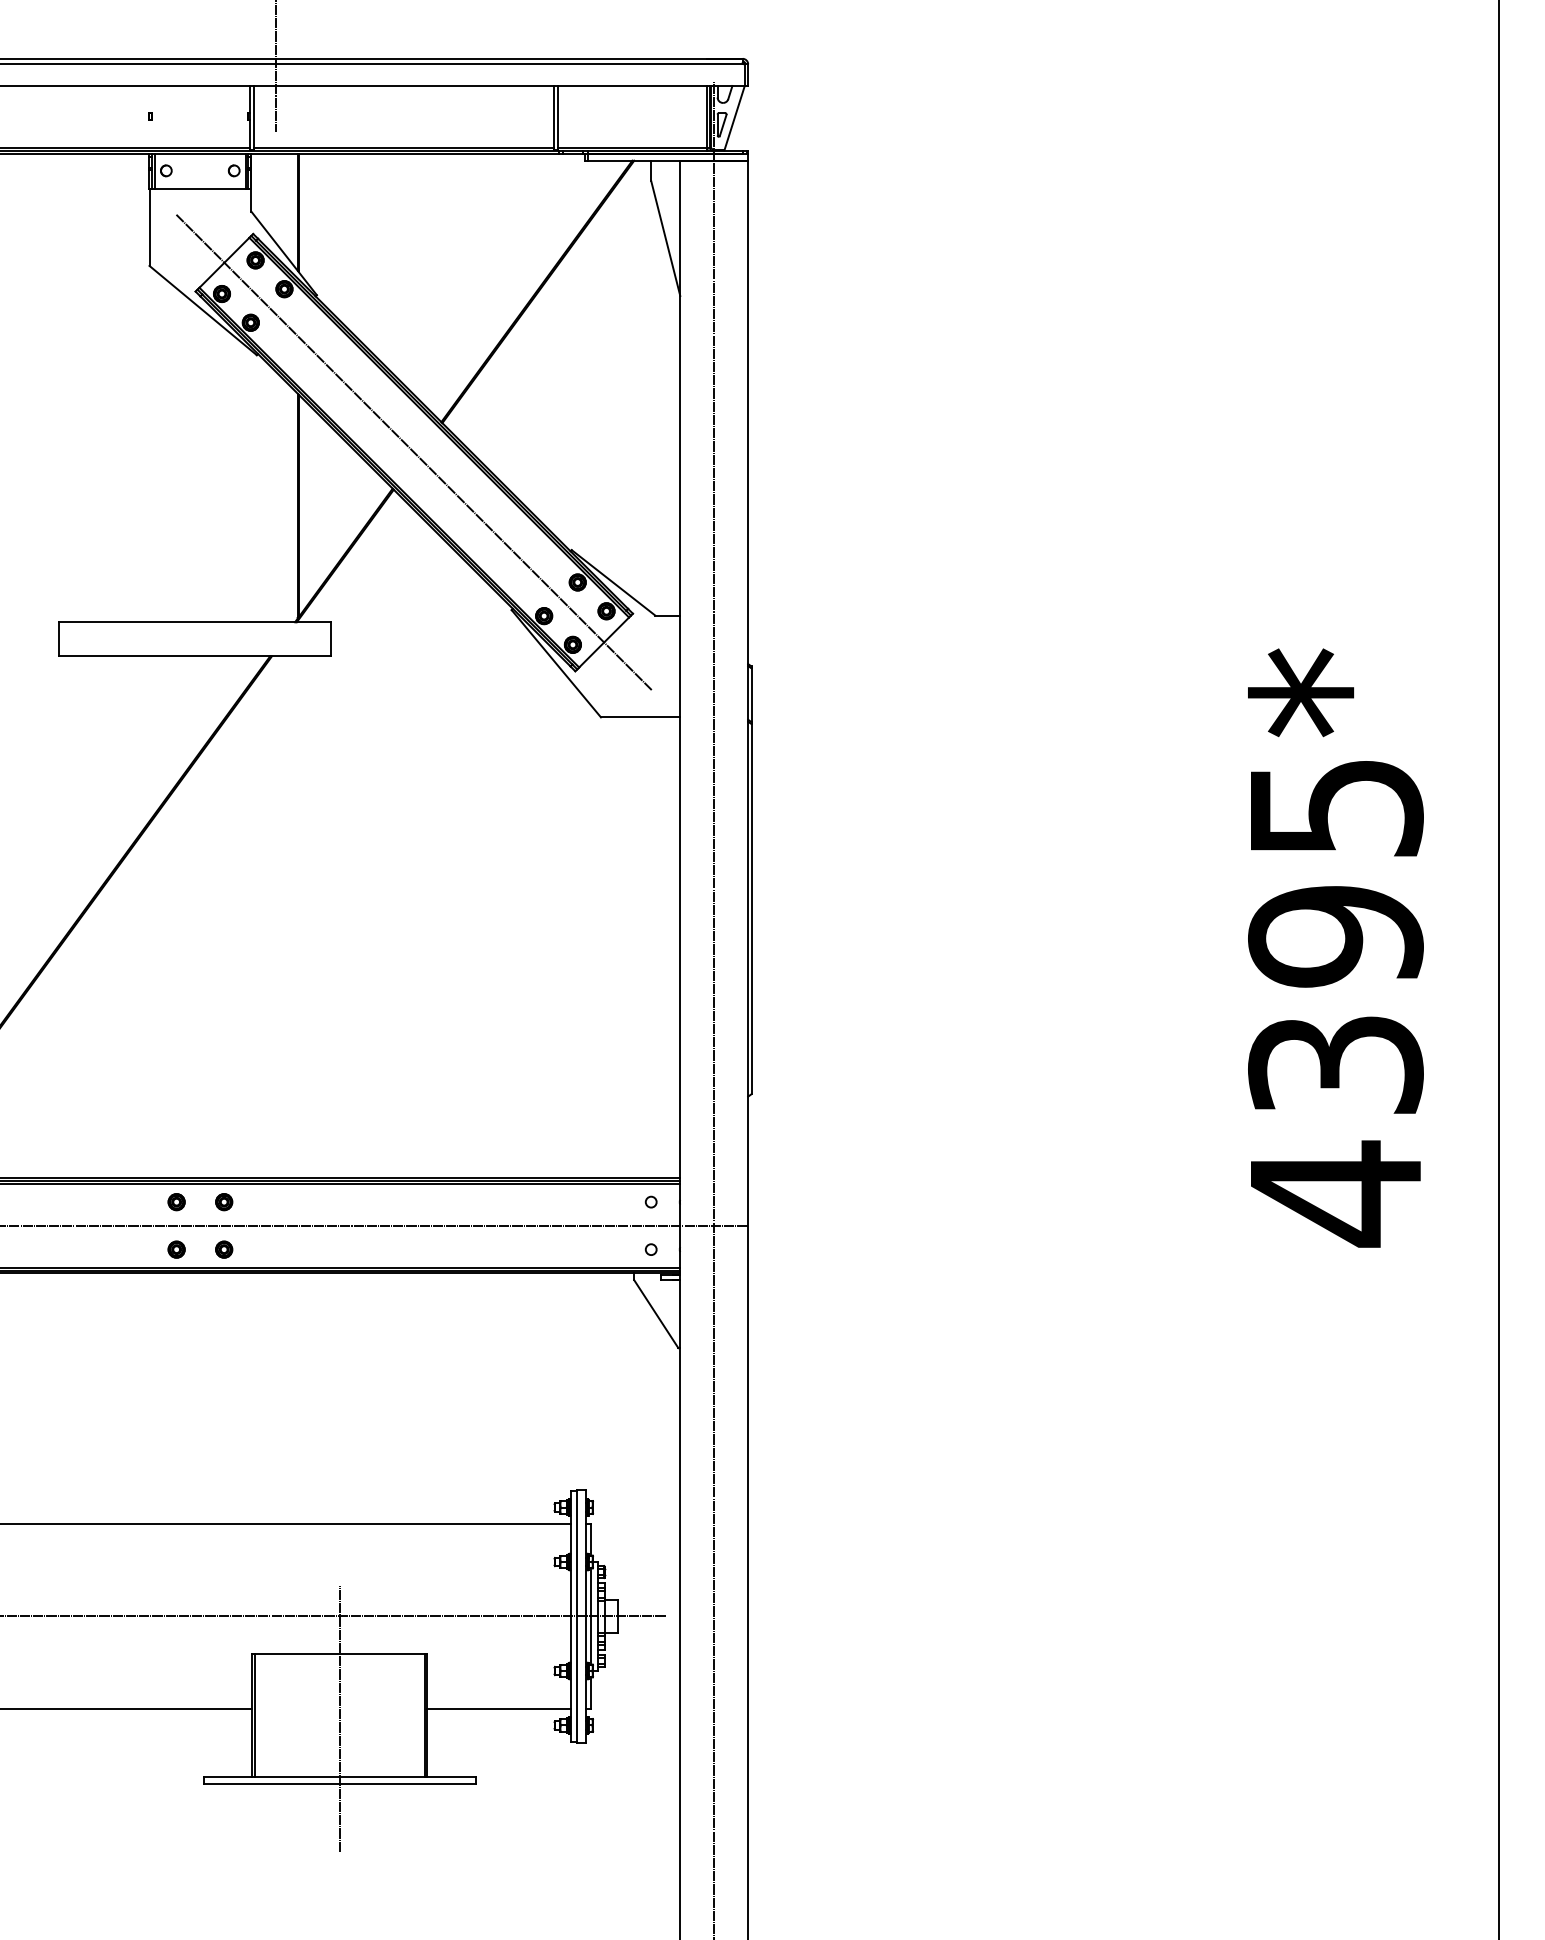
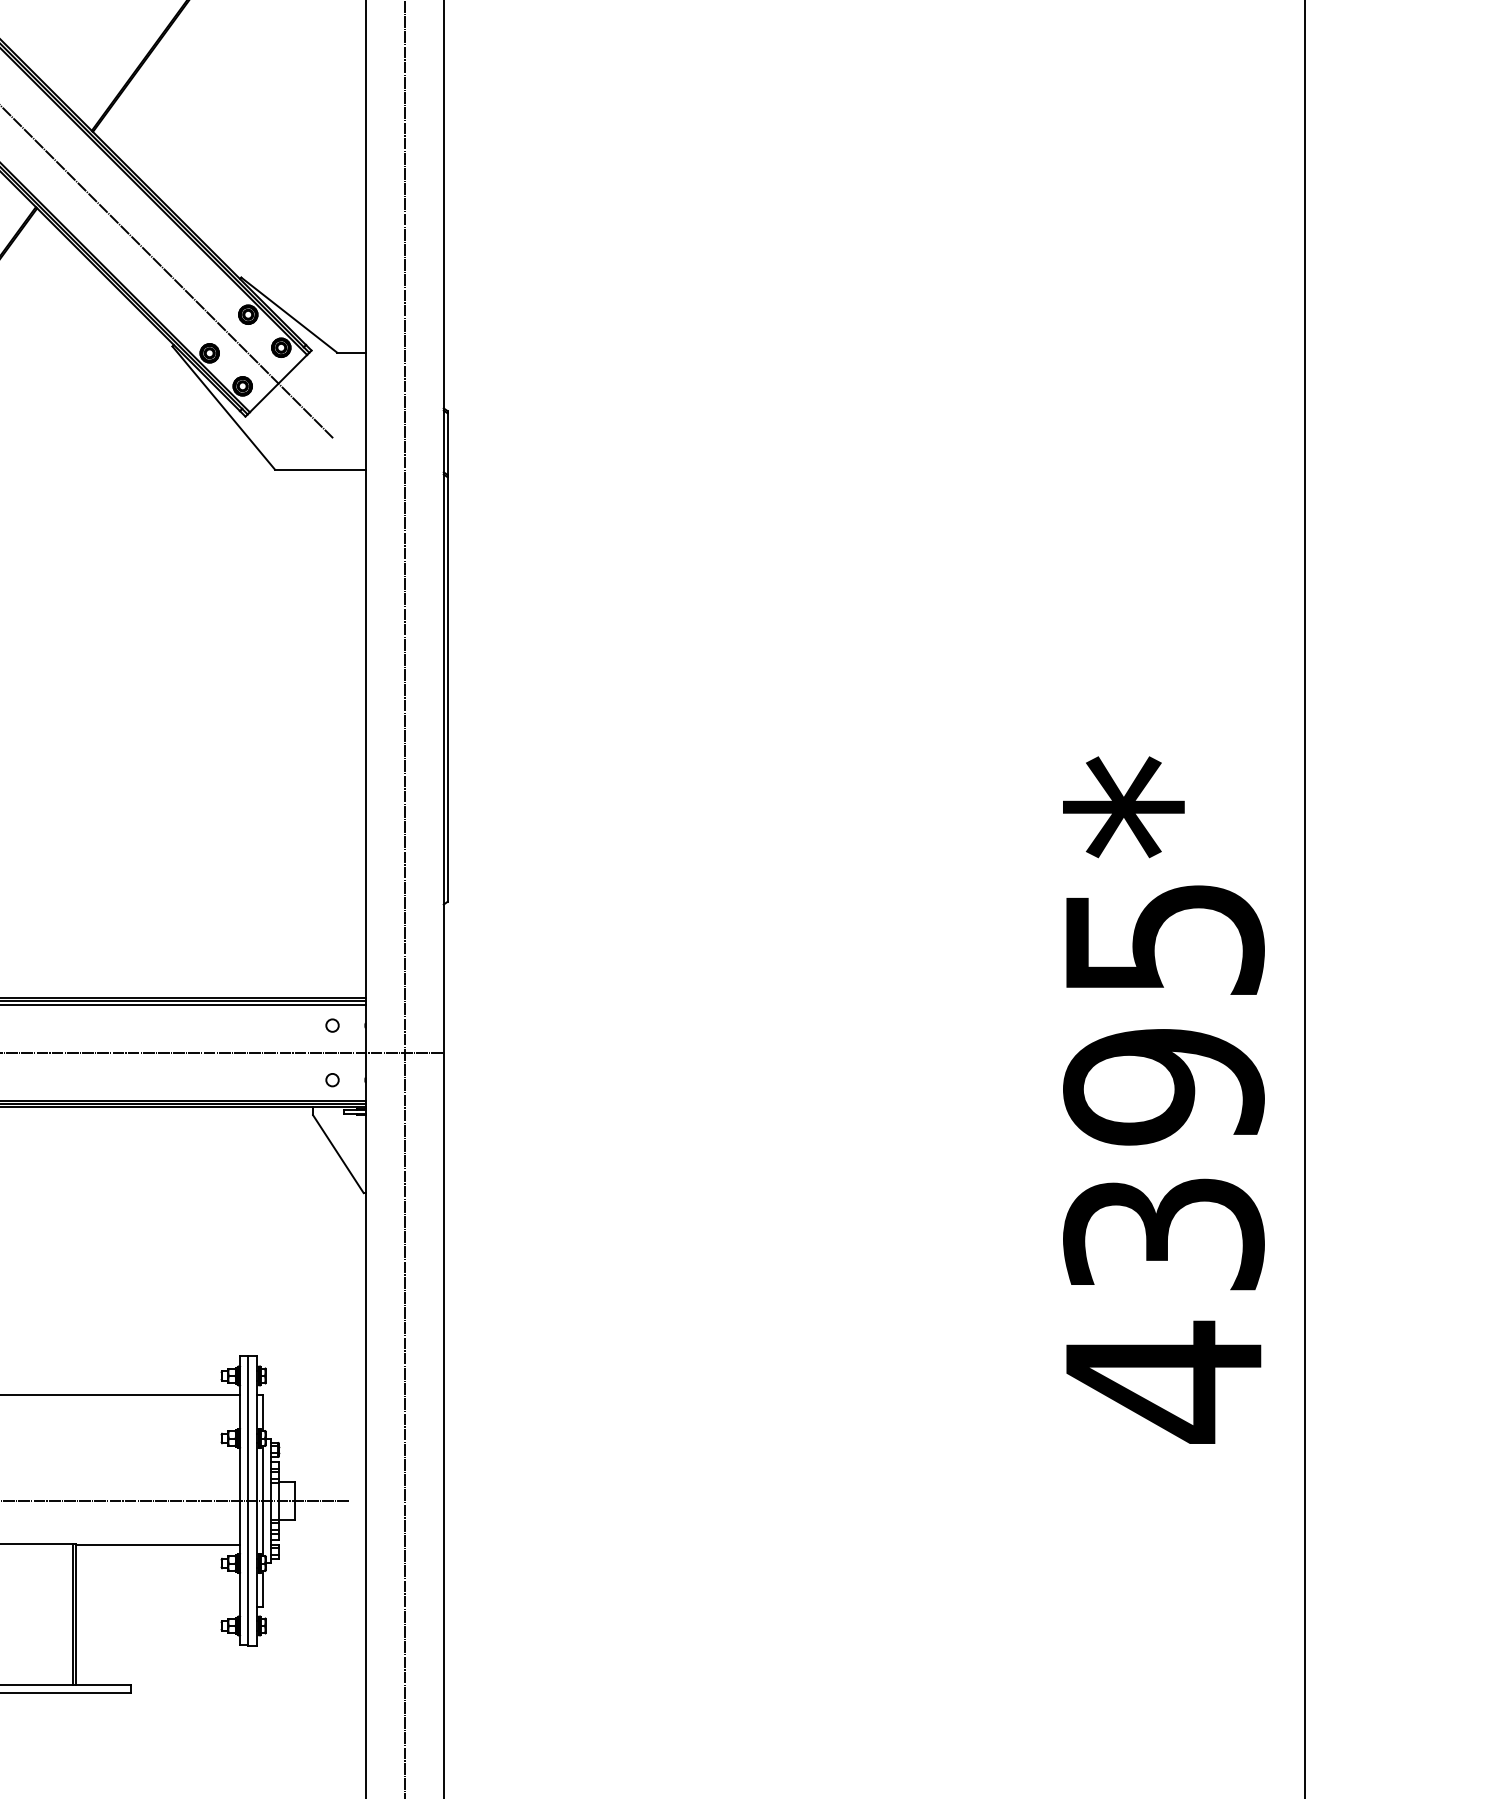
text: (1335, 947) -> (1163, 1099), moved
line: (498, 1709) -> (157, 1545), moved

